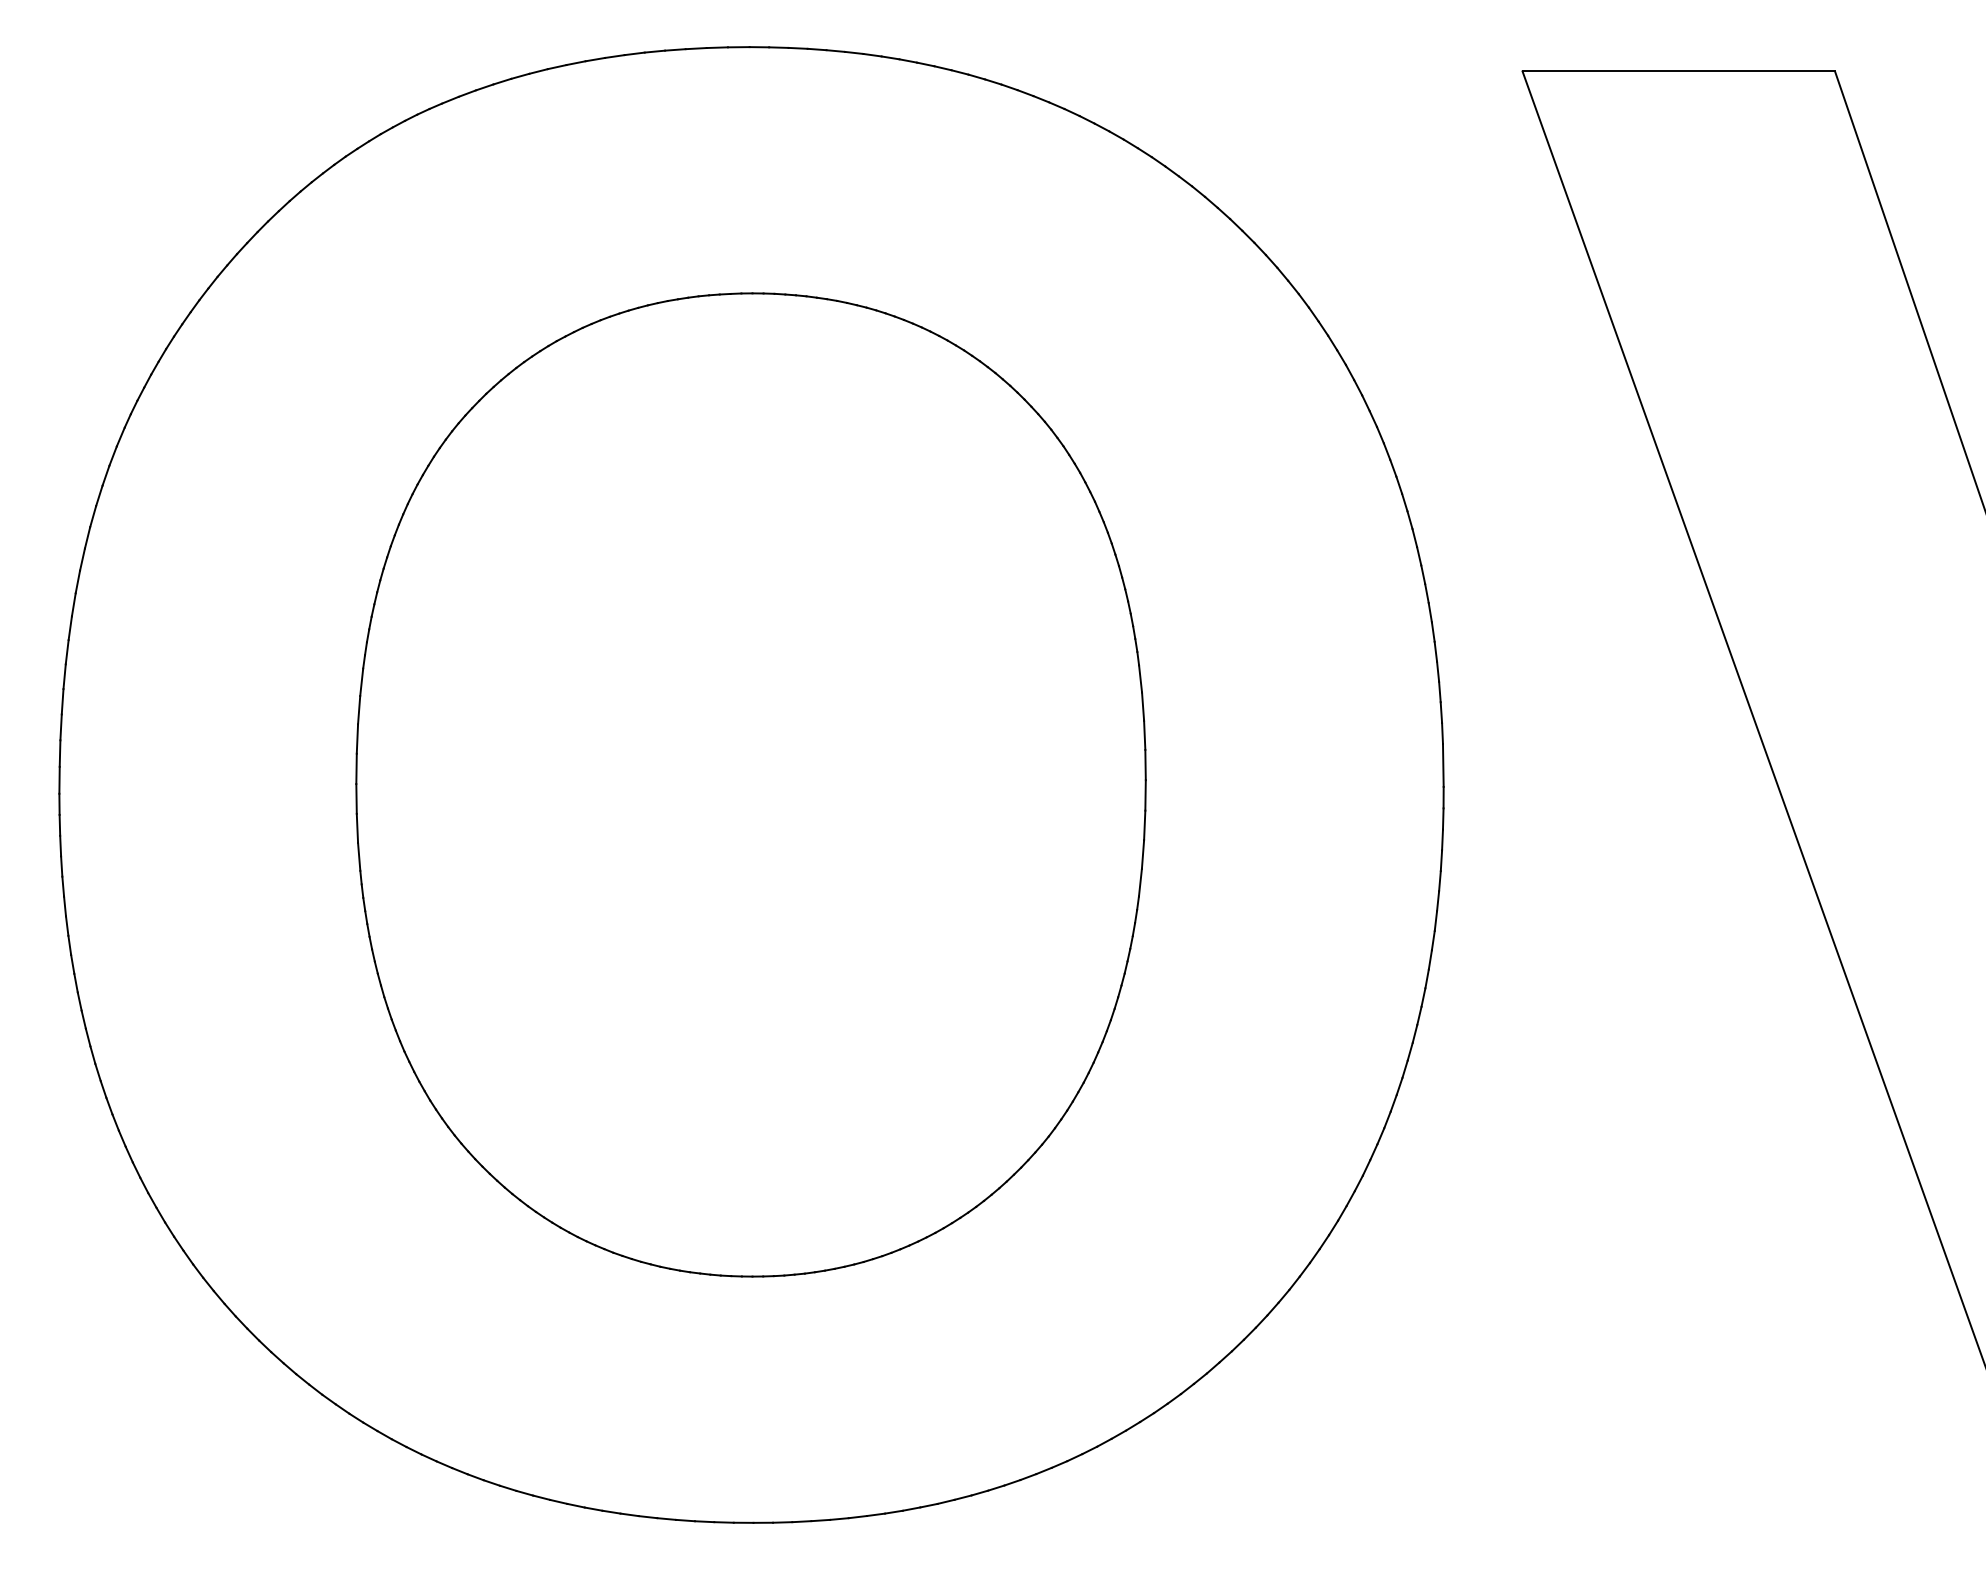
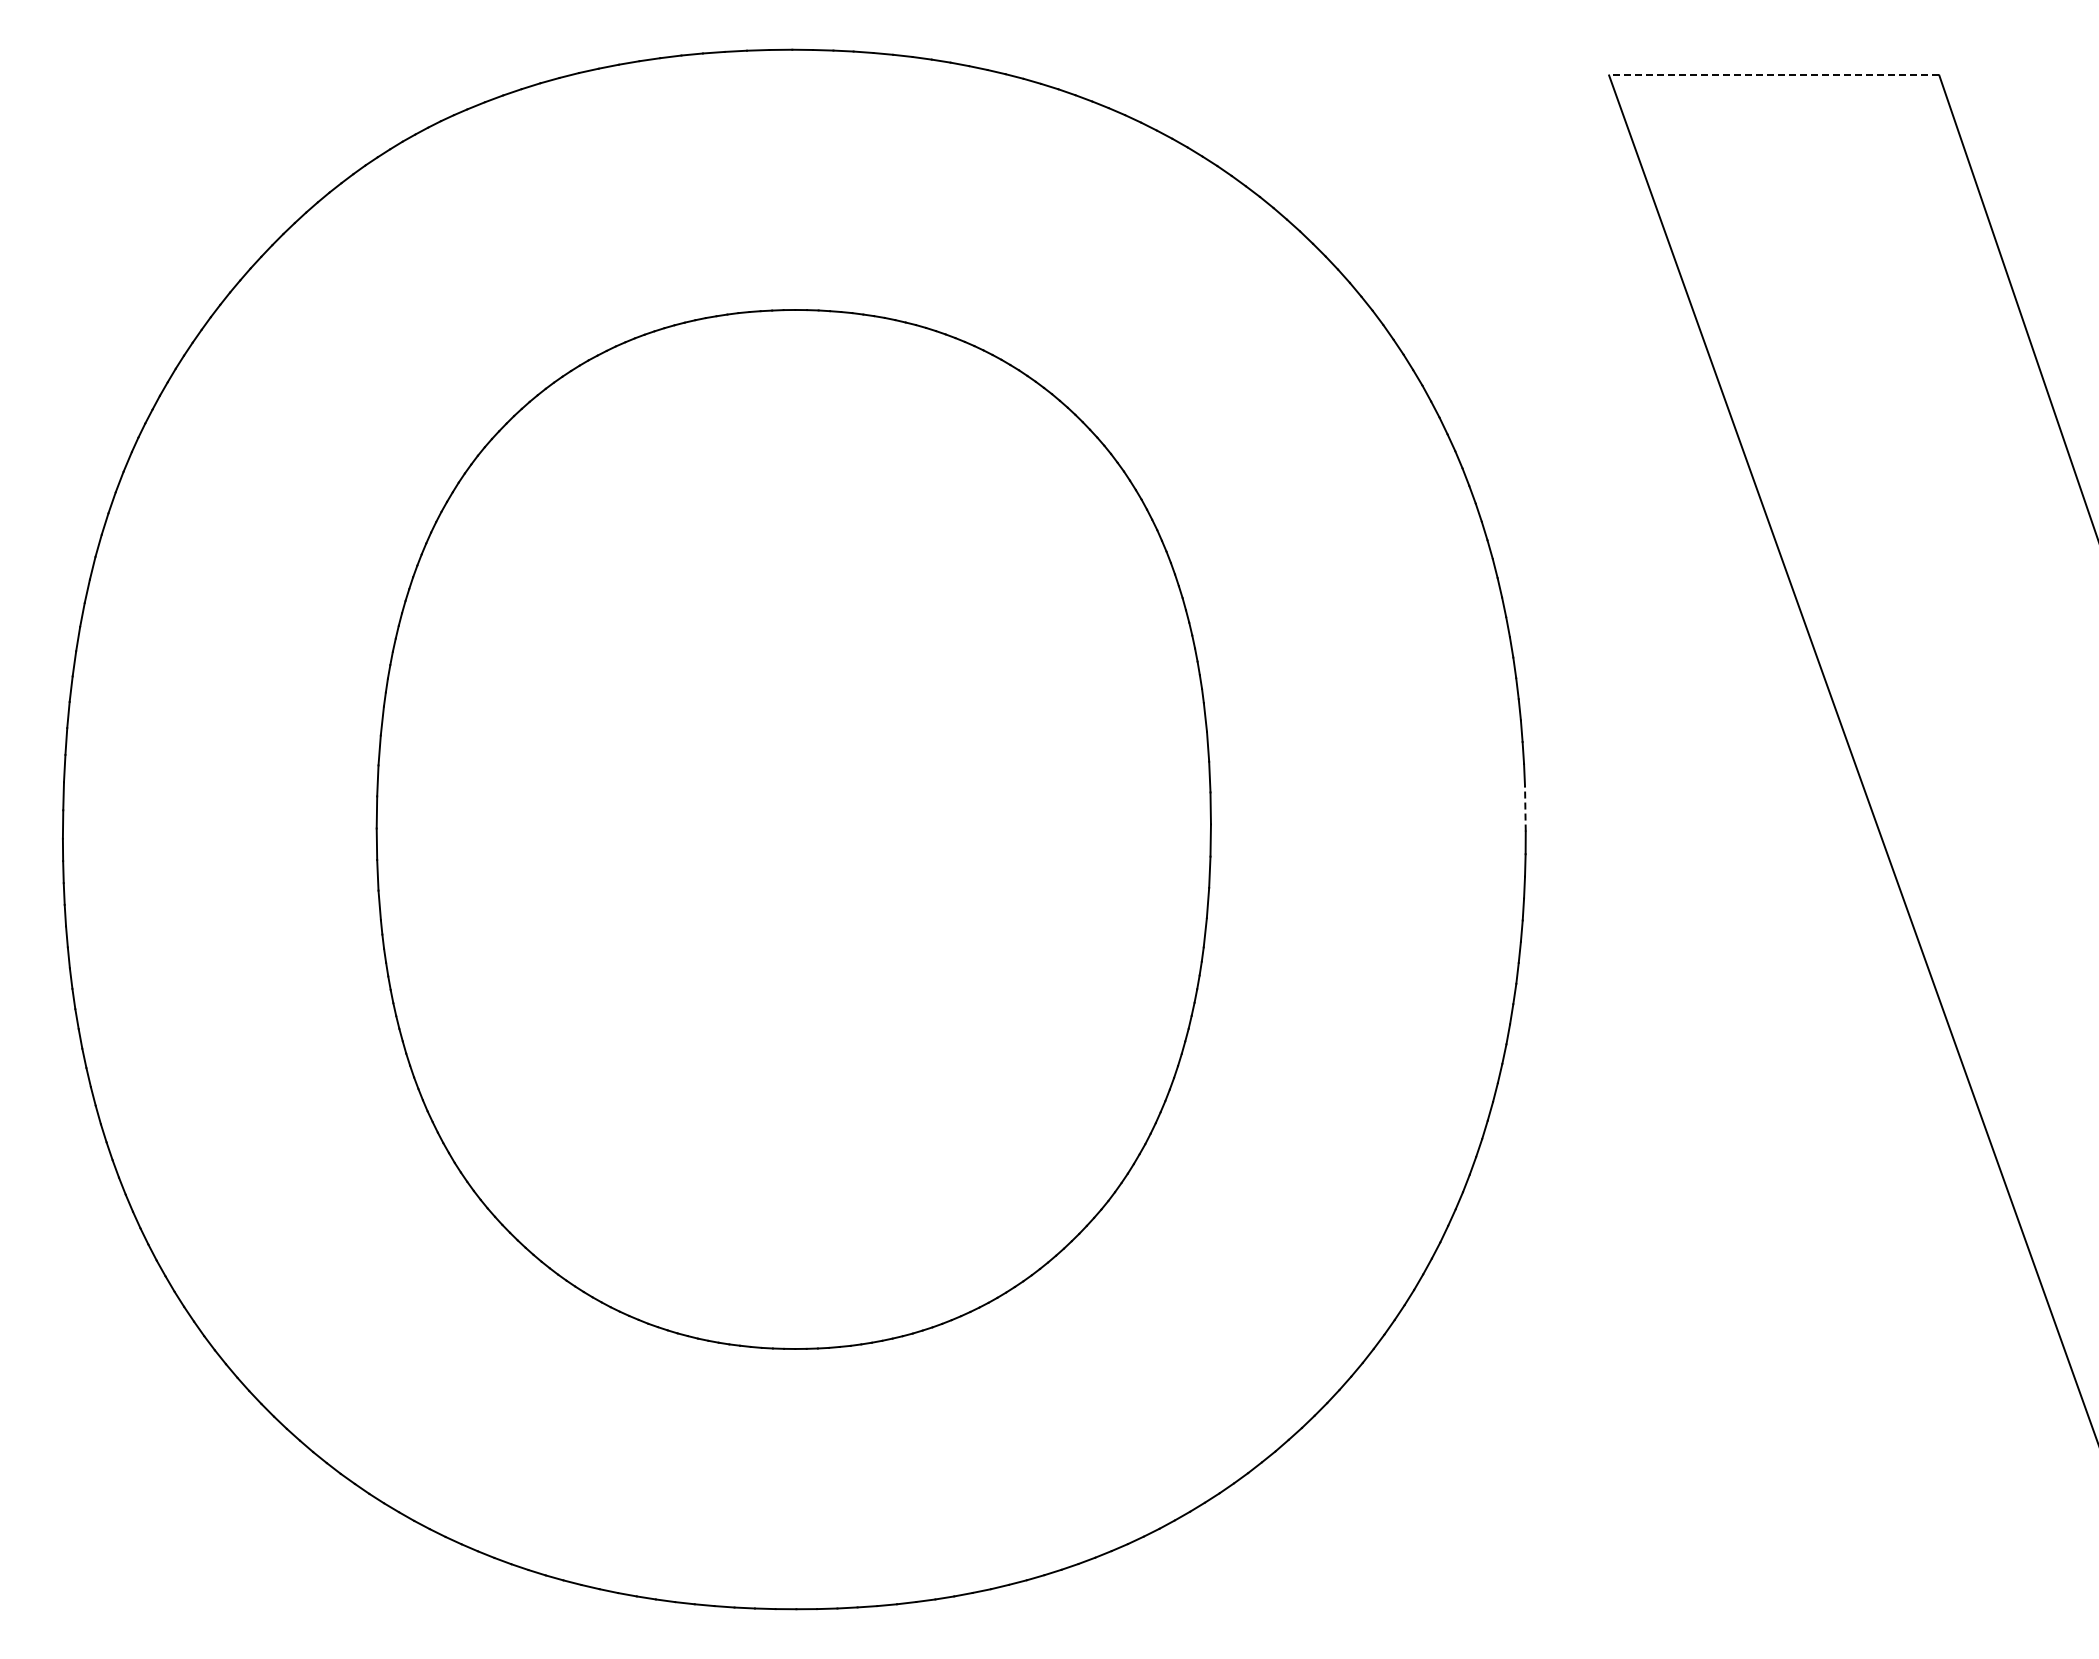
line: (1678, 71) -> (1773, 75), solid -> dashed
line: (1443, 765) -> (1525, 808), solid -> dashed

